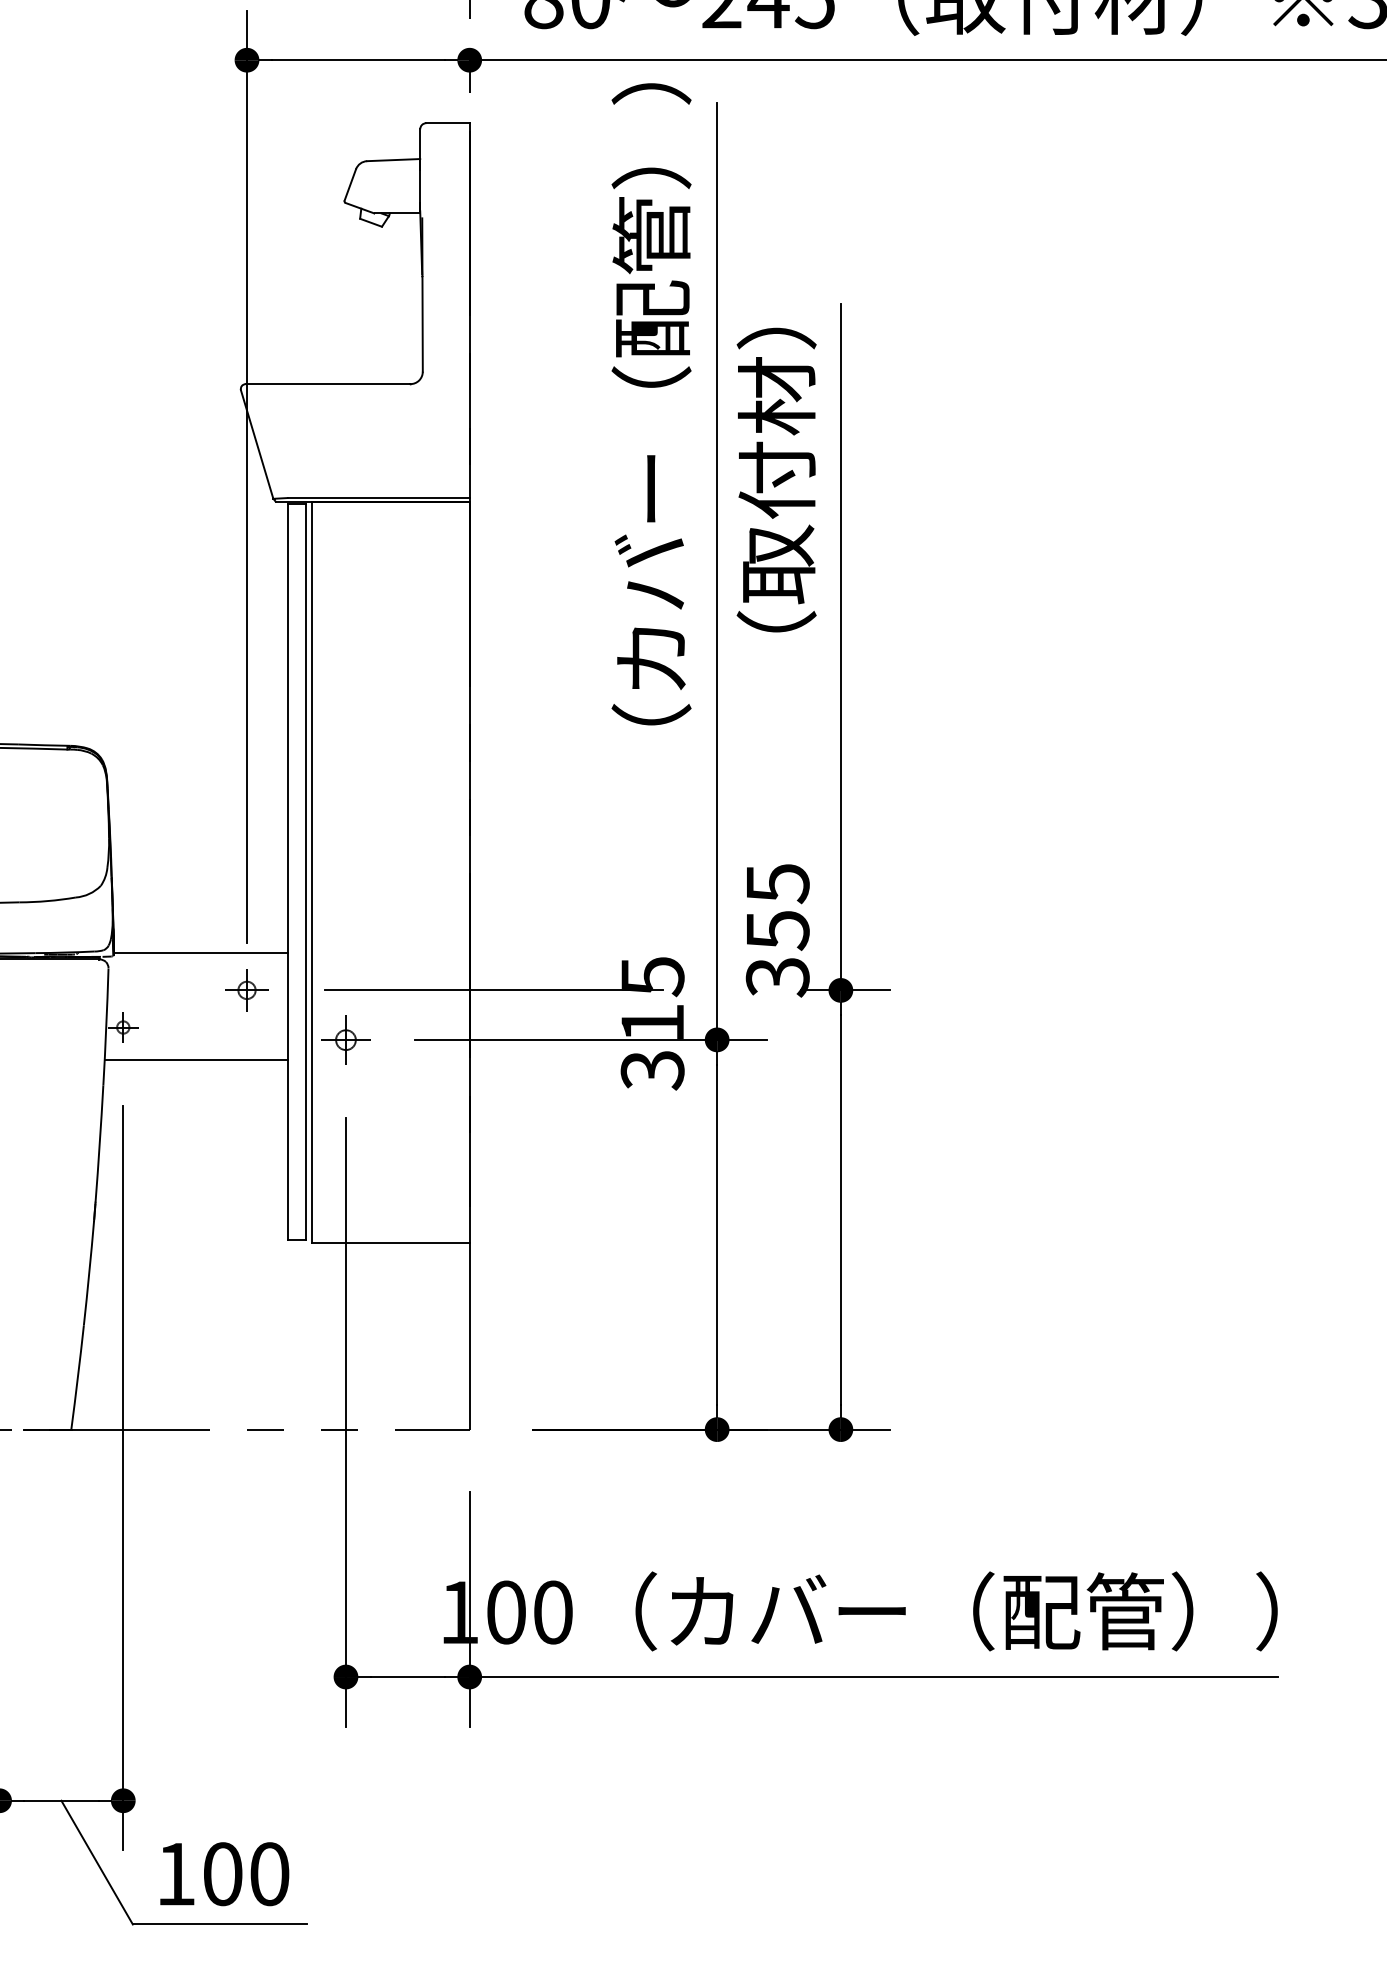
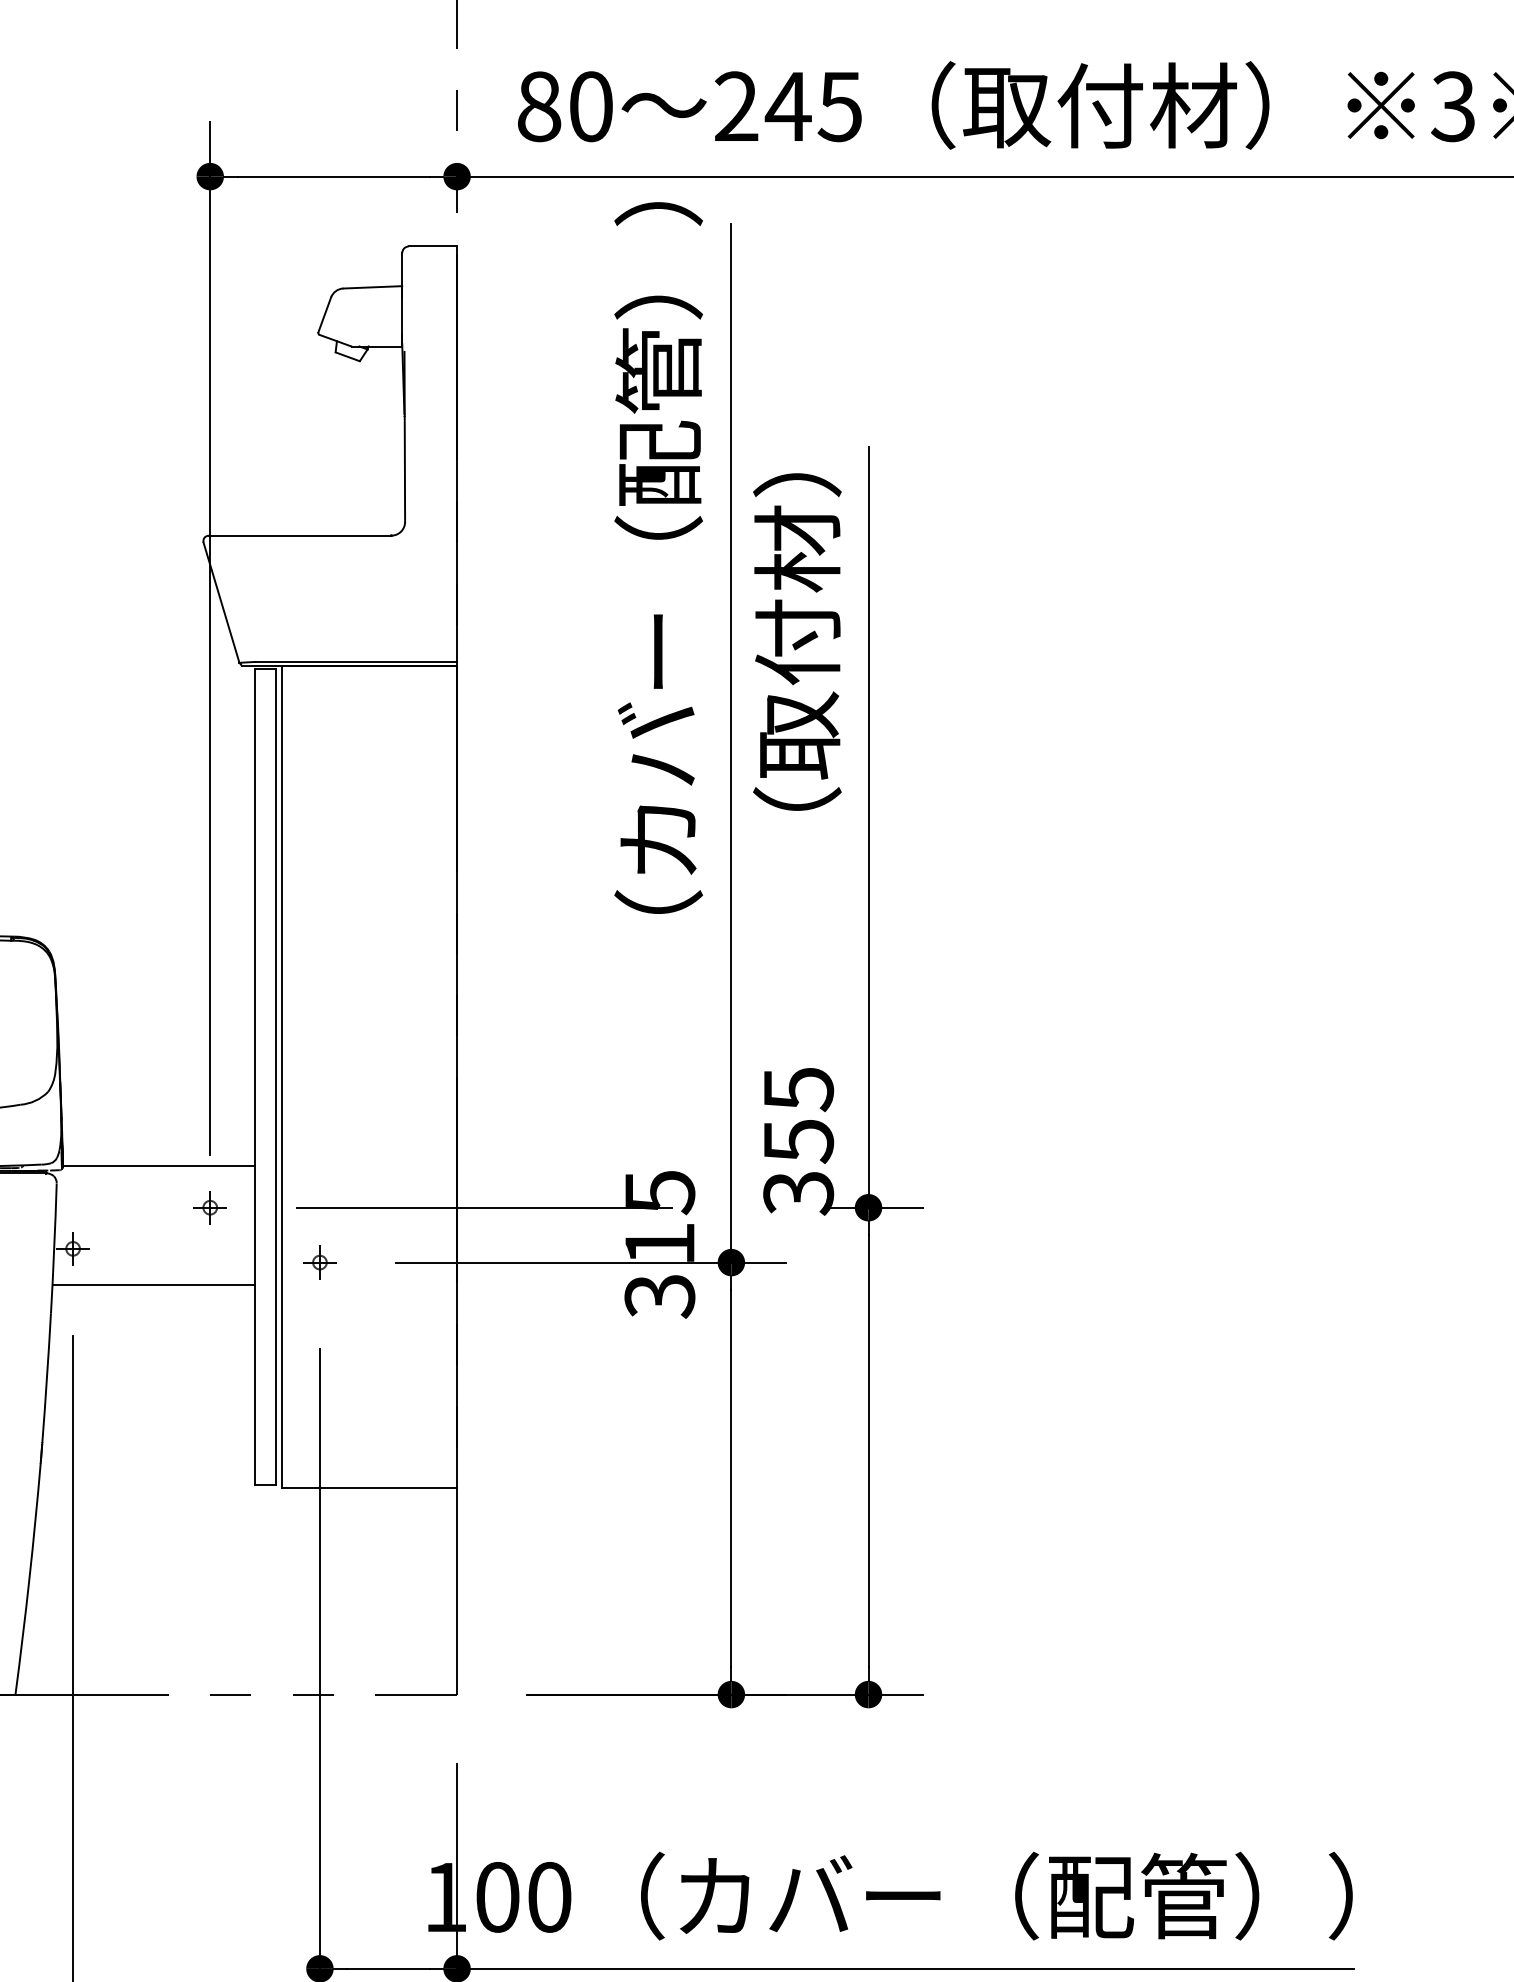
part: (246, 990) -> (209, 1207), size x0.71
part: (345, 1039) -> (319, 1262), size x0.62

